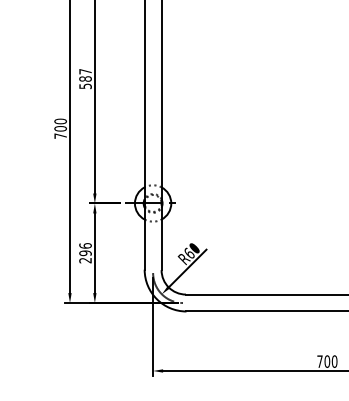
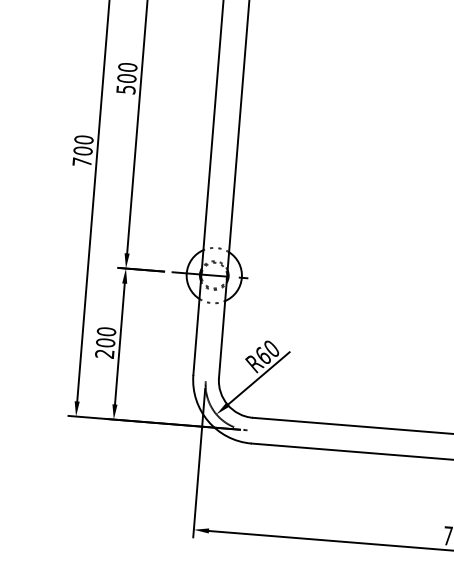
text: (85, 74) -> (127, 71), 587 -> 500
text: (85, 249) -> (106, 337), 296 -> 200

